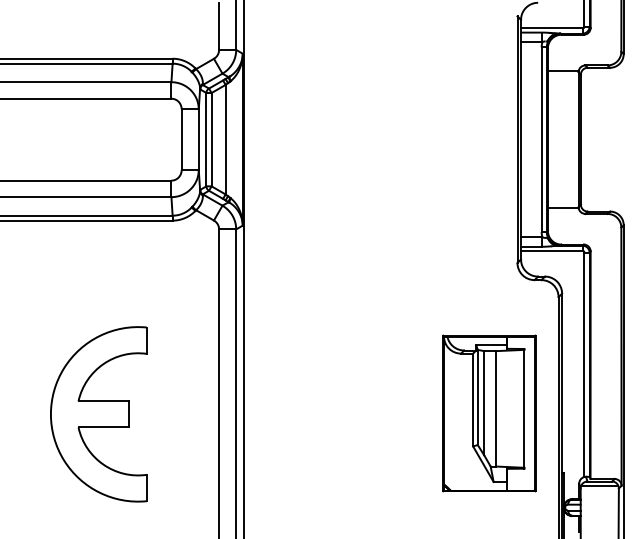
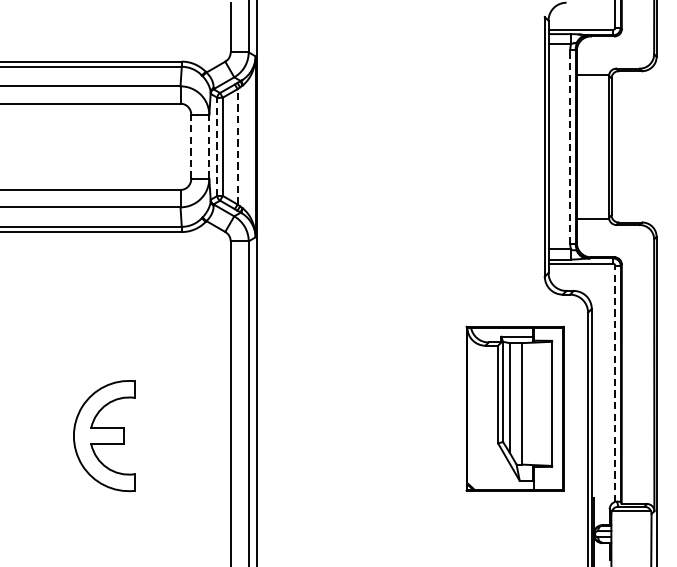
line: (181, 139) -> (191, 146), solid -> dashed
line: (198, 139) -> (209, 146), solid -> dashed
line: (206, 139) -> (217, 146), solid -> dashed
line: (225, 139) -> (237, 146), solid -> dashed
line: (541, 139) -> (570, 146), solid -> dashed
line: (584, 364) -> (615, 383), solid -> dashed
part: (489, 413) -> (515, 408), moved
part: (98, 414) -> (103, 436), size x0.6

